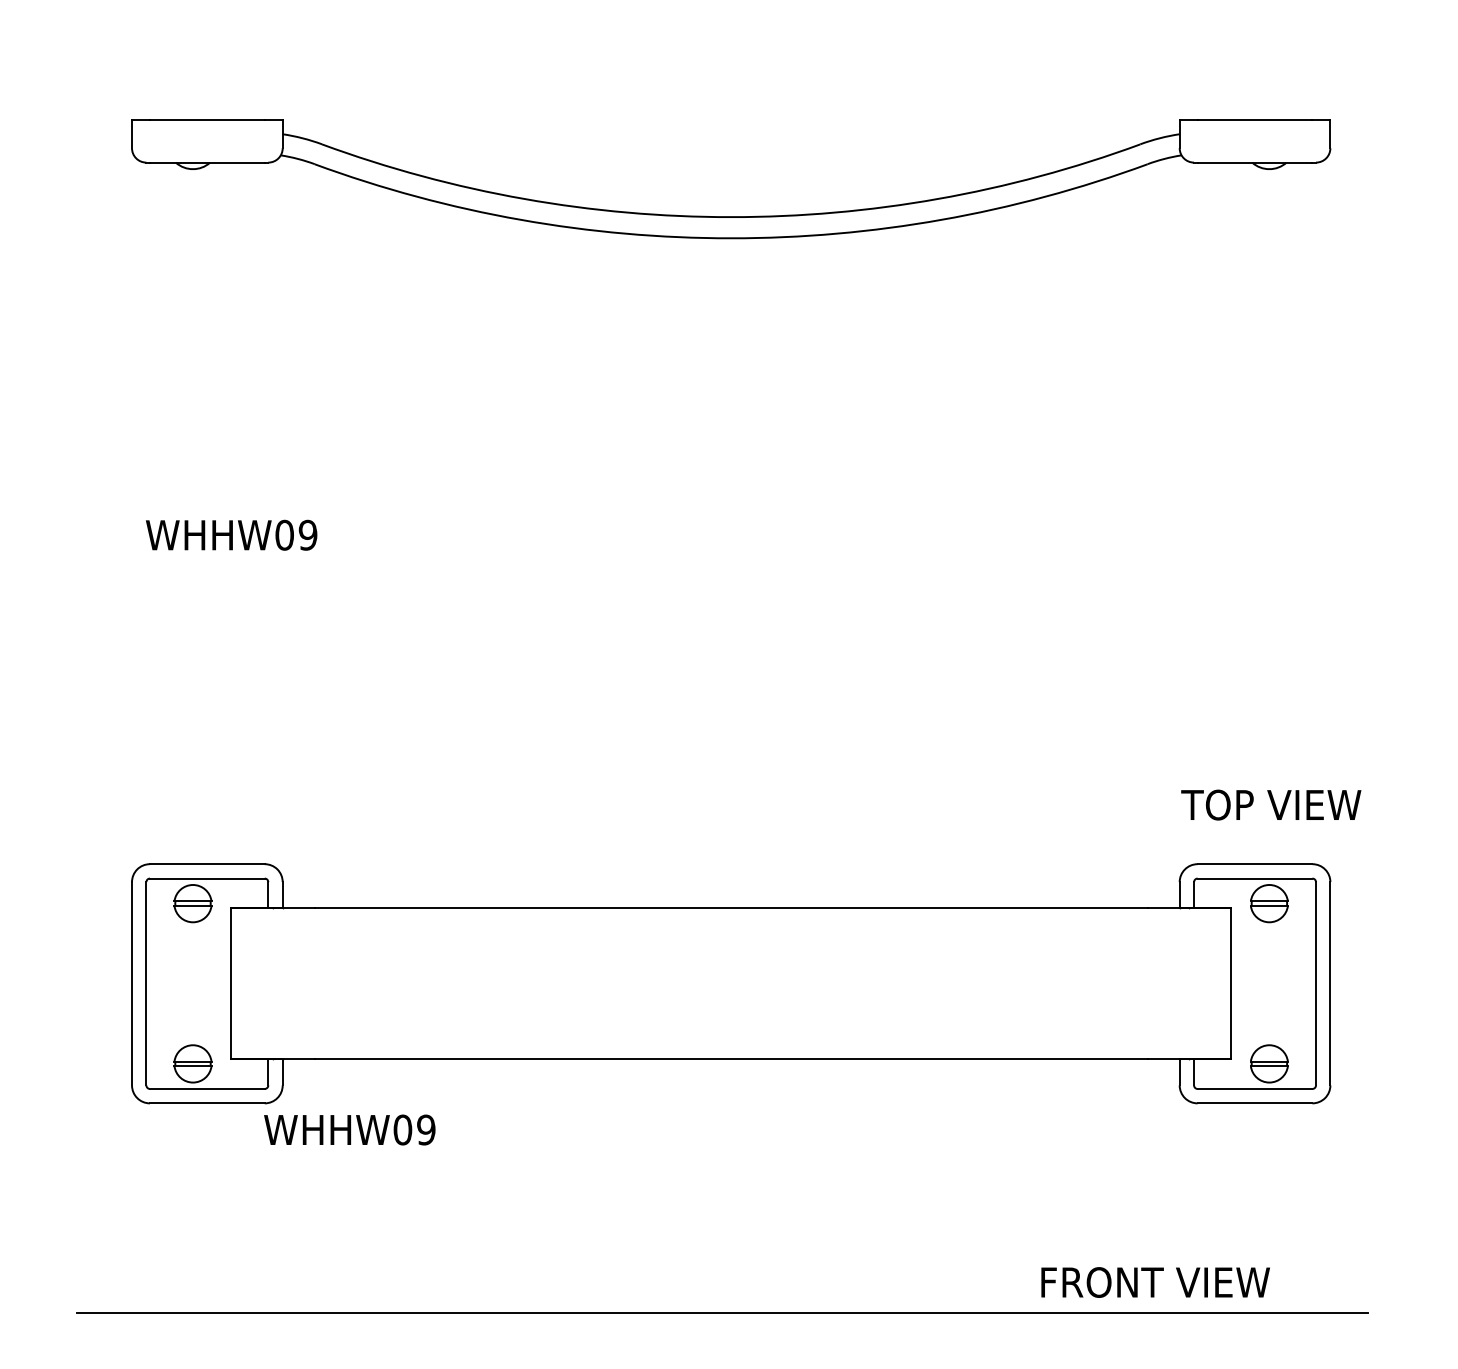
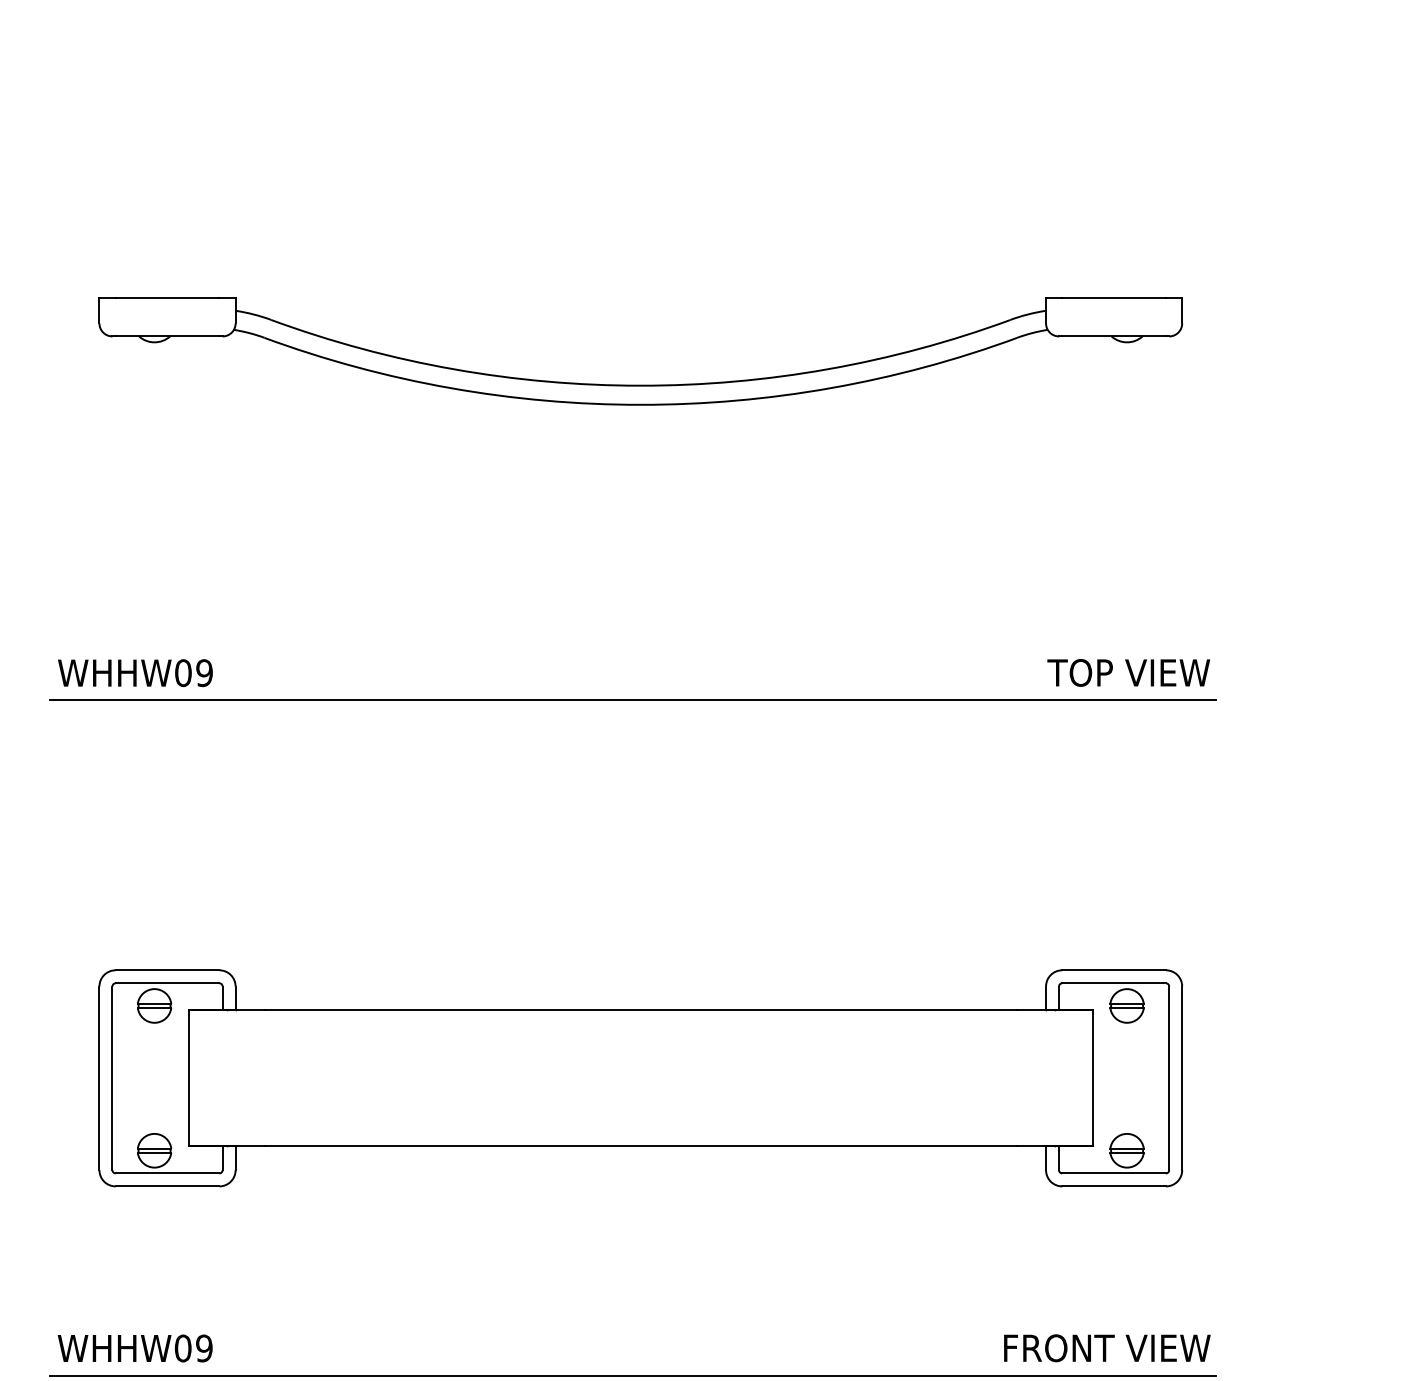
text: (231, 535) -> (135, 673), moved
line: (721, 565) -> (632, 700), added
text: (1270, 804) -> (1128, 672), moved
text: (348, 1130) -> (134, 1348), moved
text: (1155, 1282) -> (1107, 1348), moved

